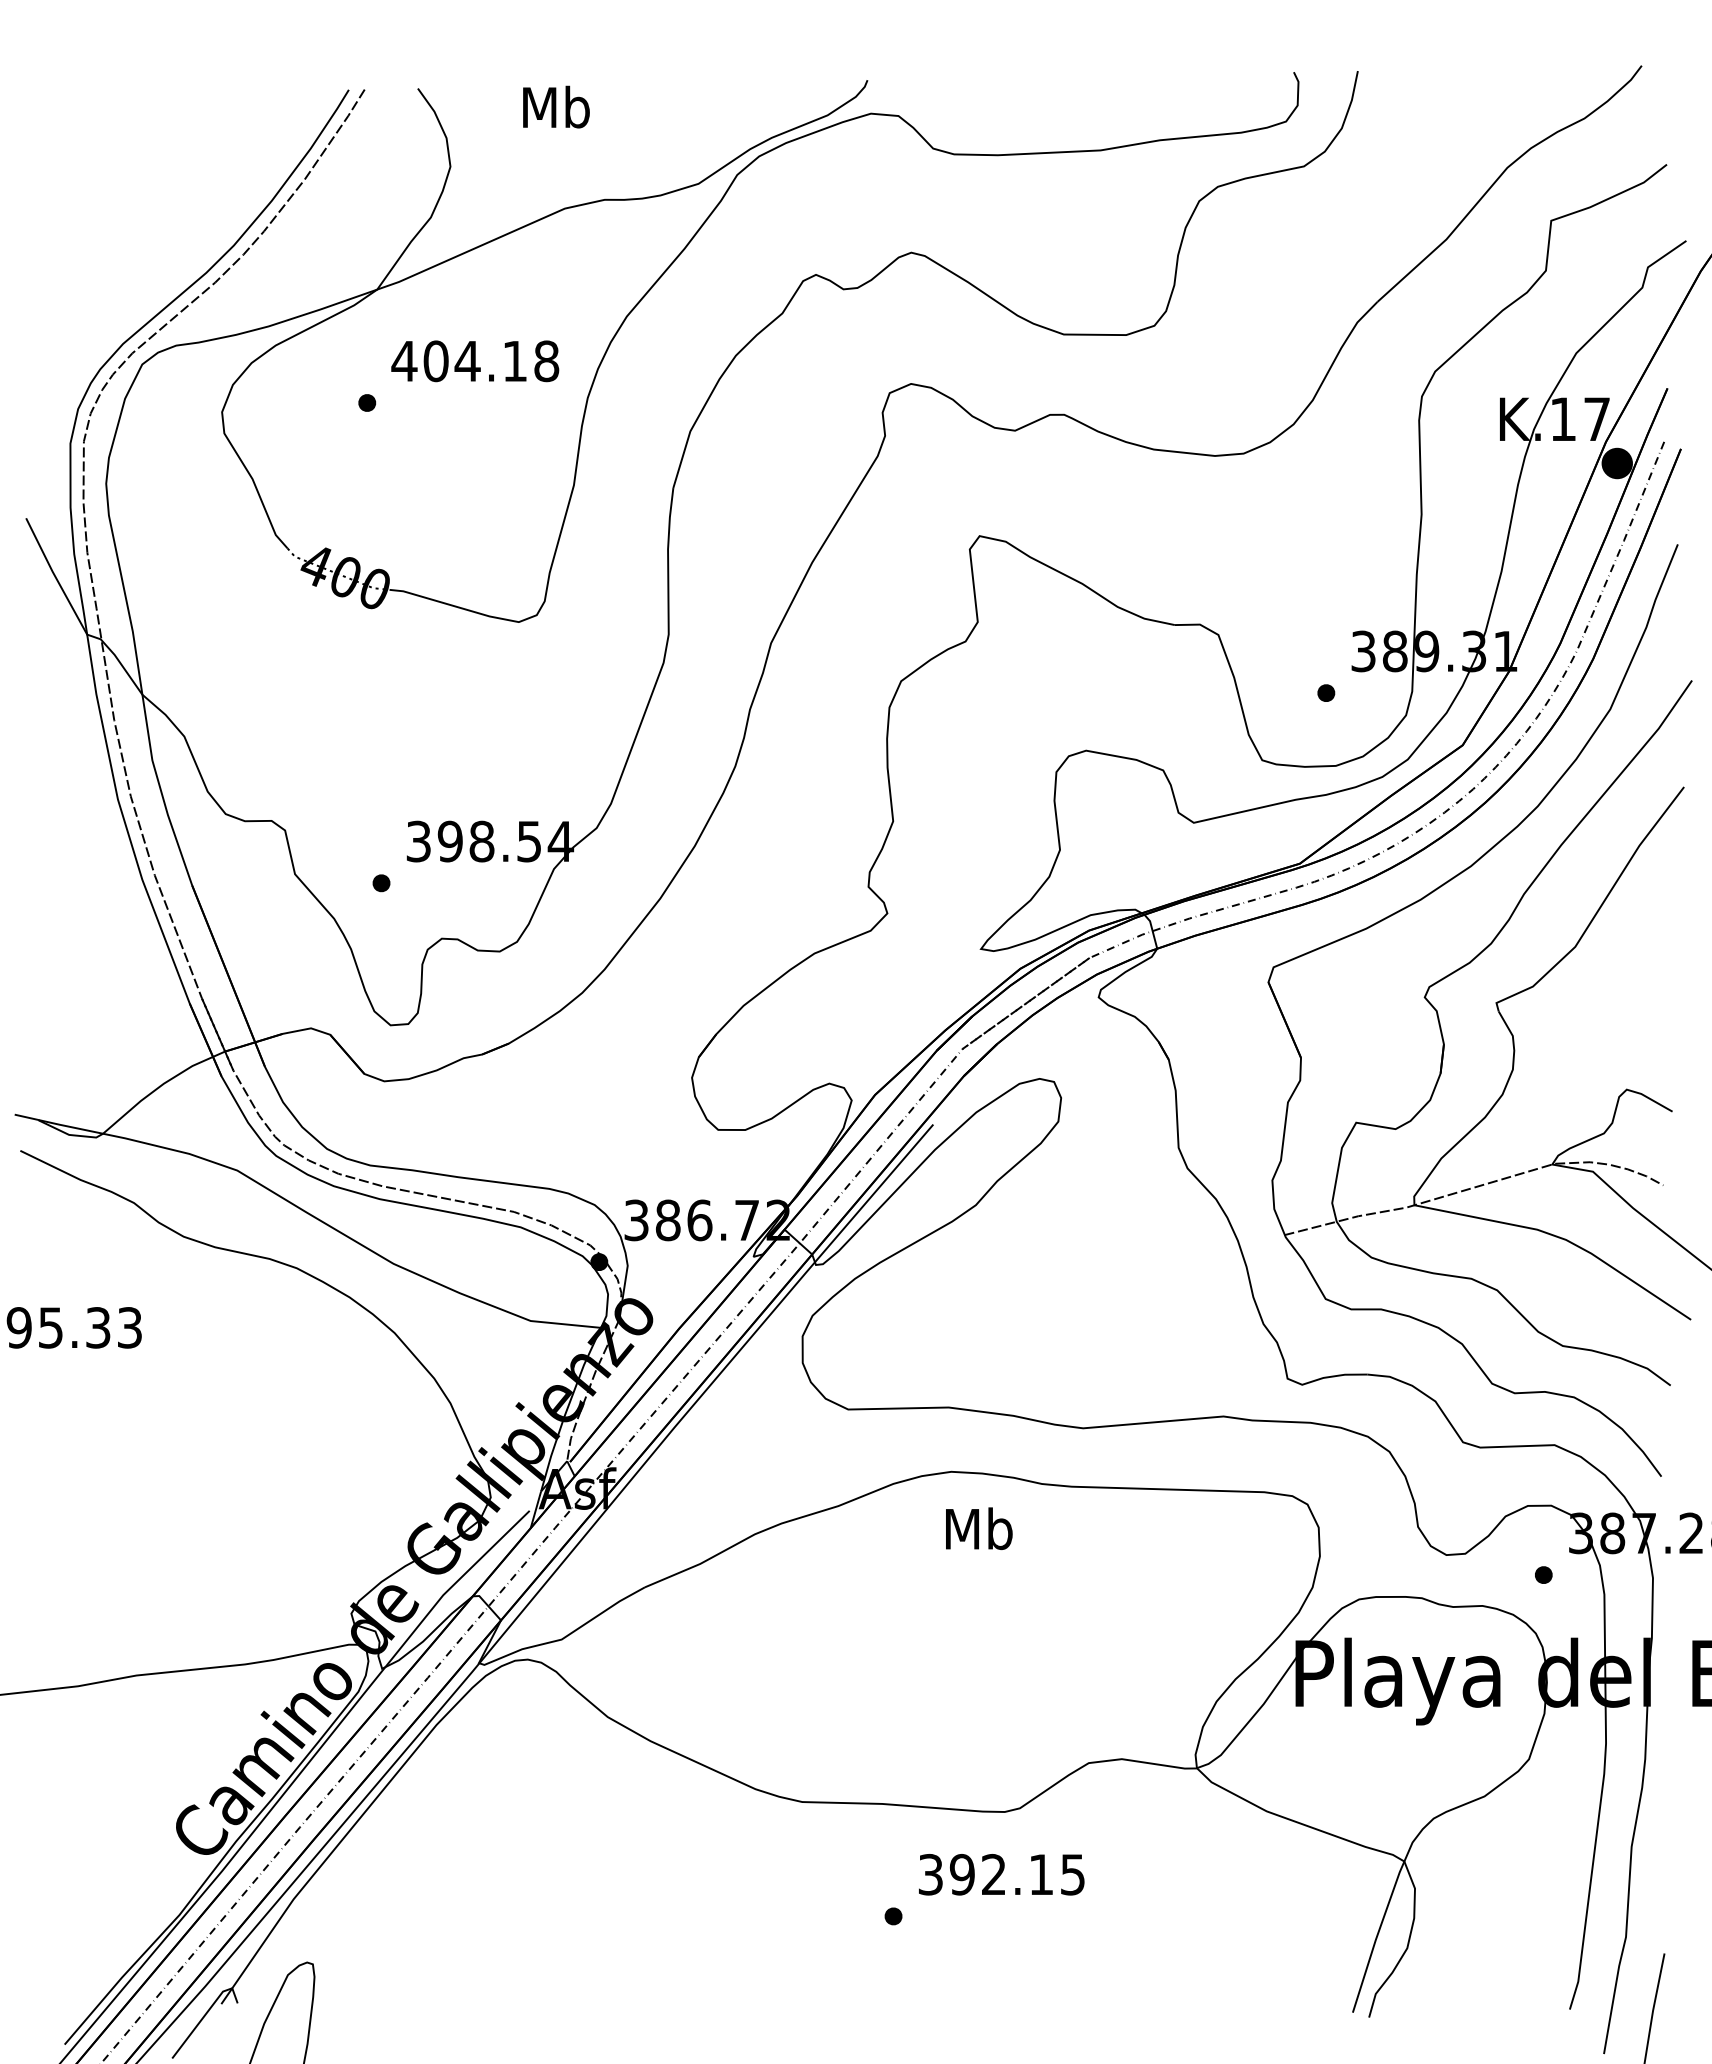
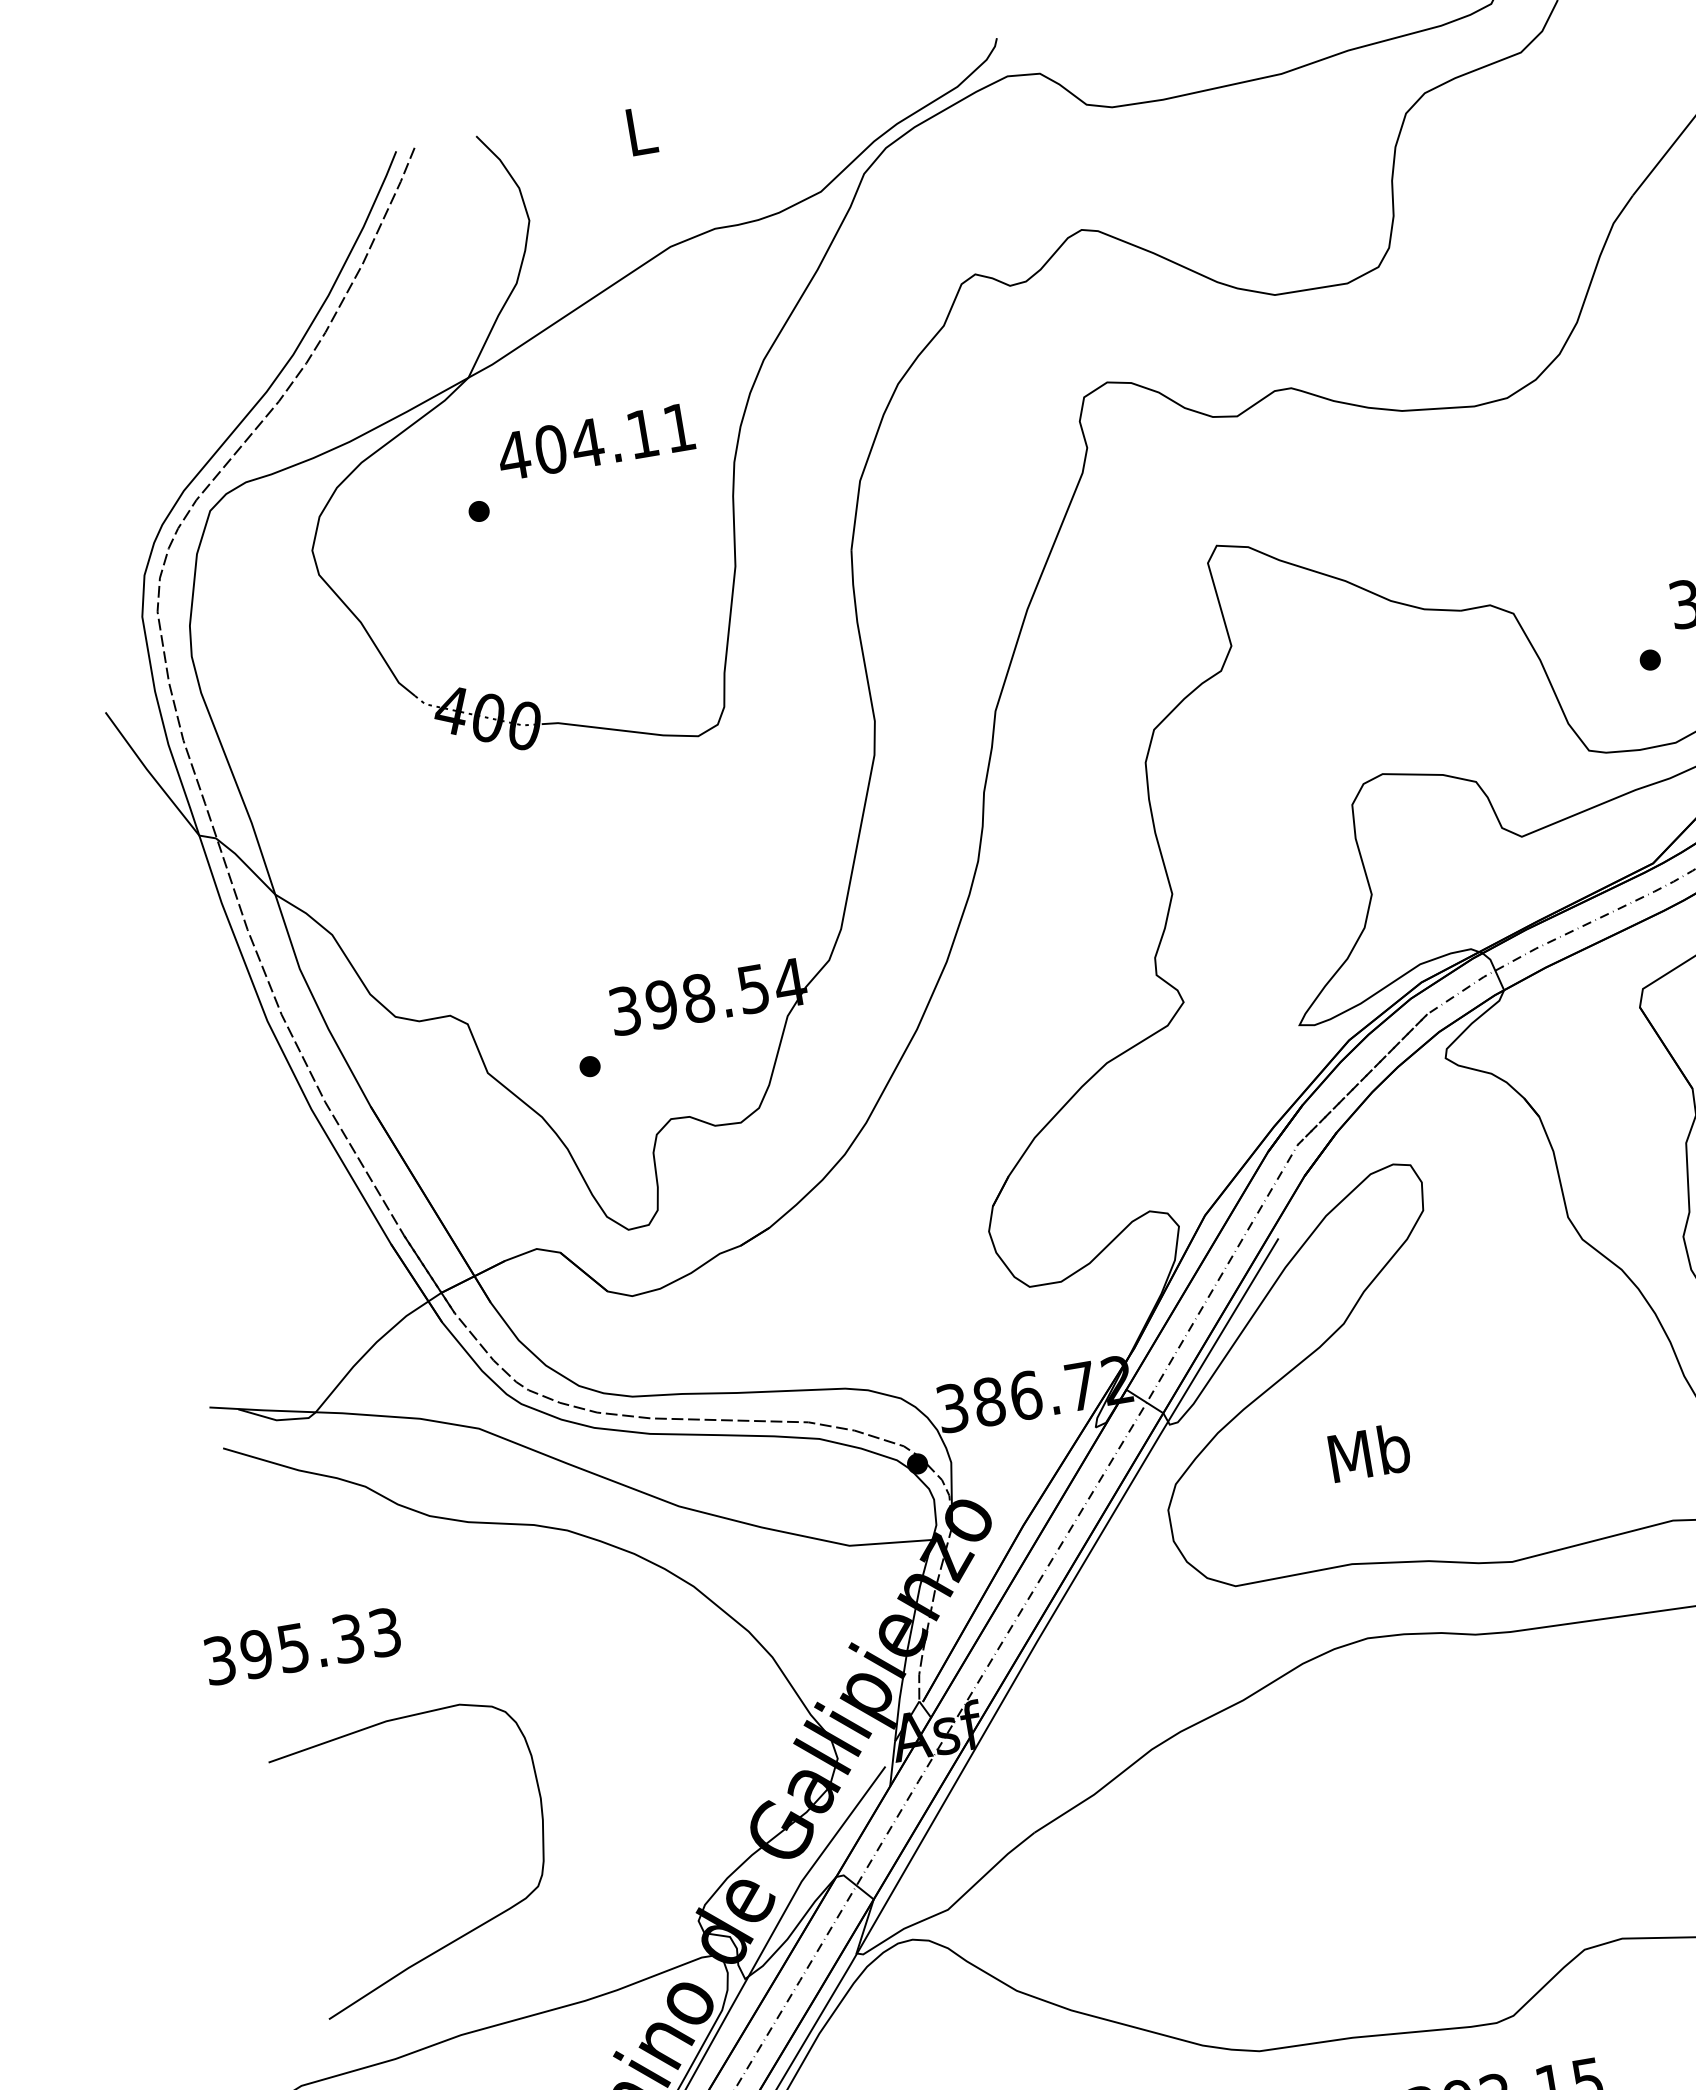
text: (556, 106) -> (640, 129), Mb -> L
text: (546, 361) -> (679, 428), 404.18 -> 404.11
text: (979, 1528) -> (1369, 1452), moved
curve: (149, 1592) -> (459, 1936), added

